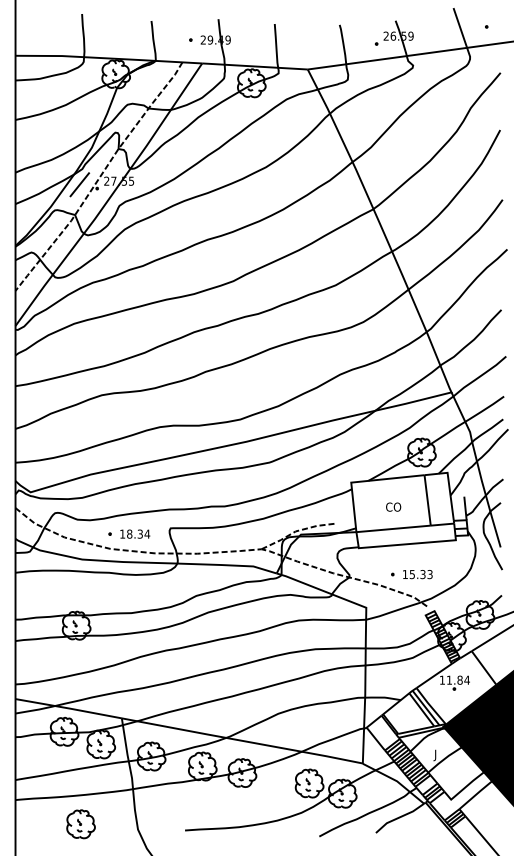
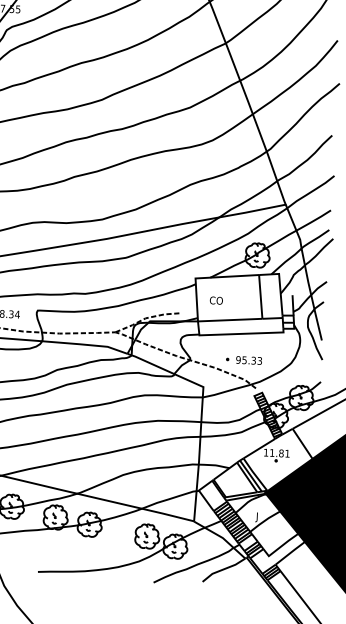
text: (393, 506) -> (216, 300), moved
text: (405, 574) -> (238, 359), 15.33 -> 95.33
text: (466, 679) -> (287, 453), 11.84 -> 11.81

